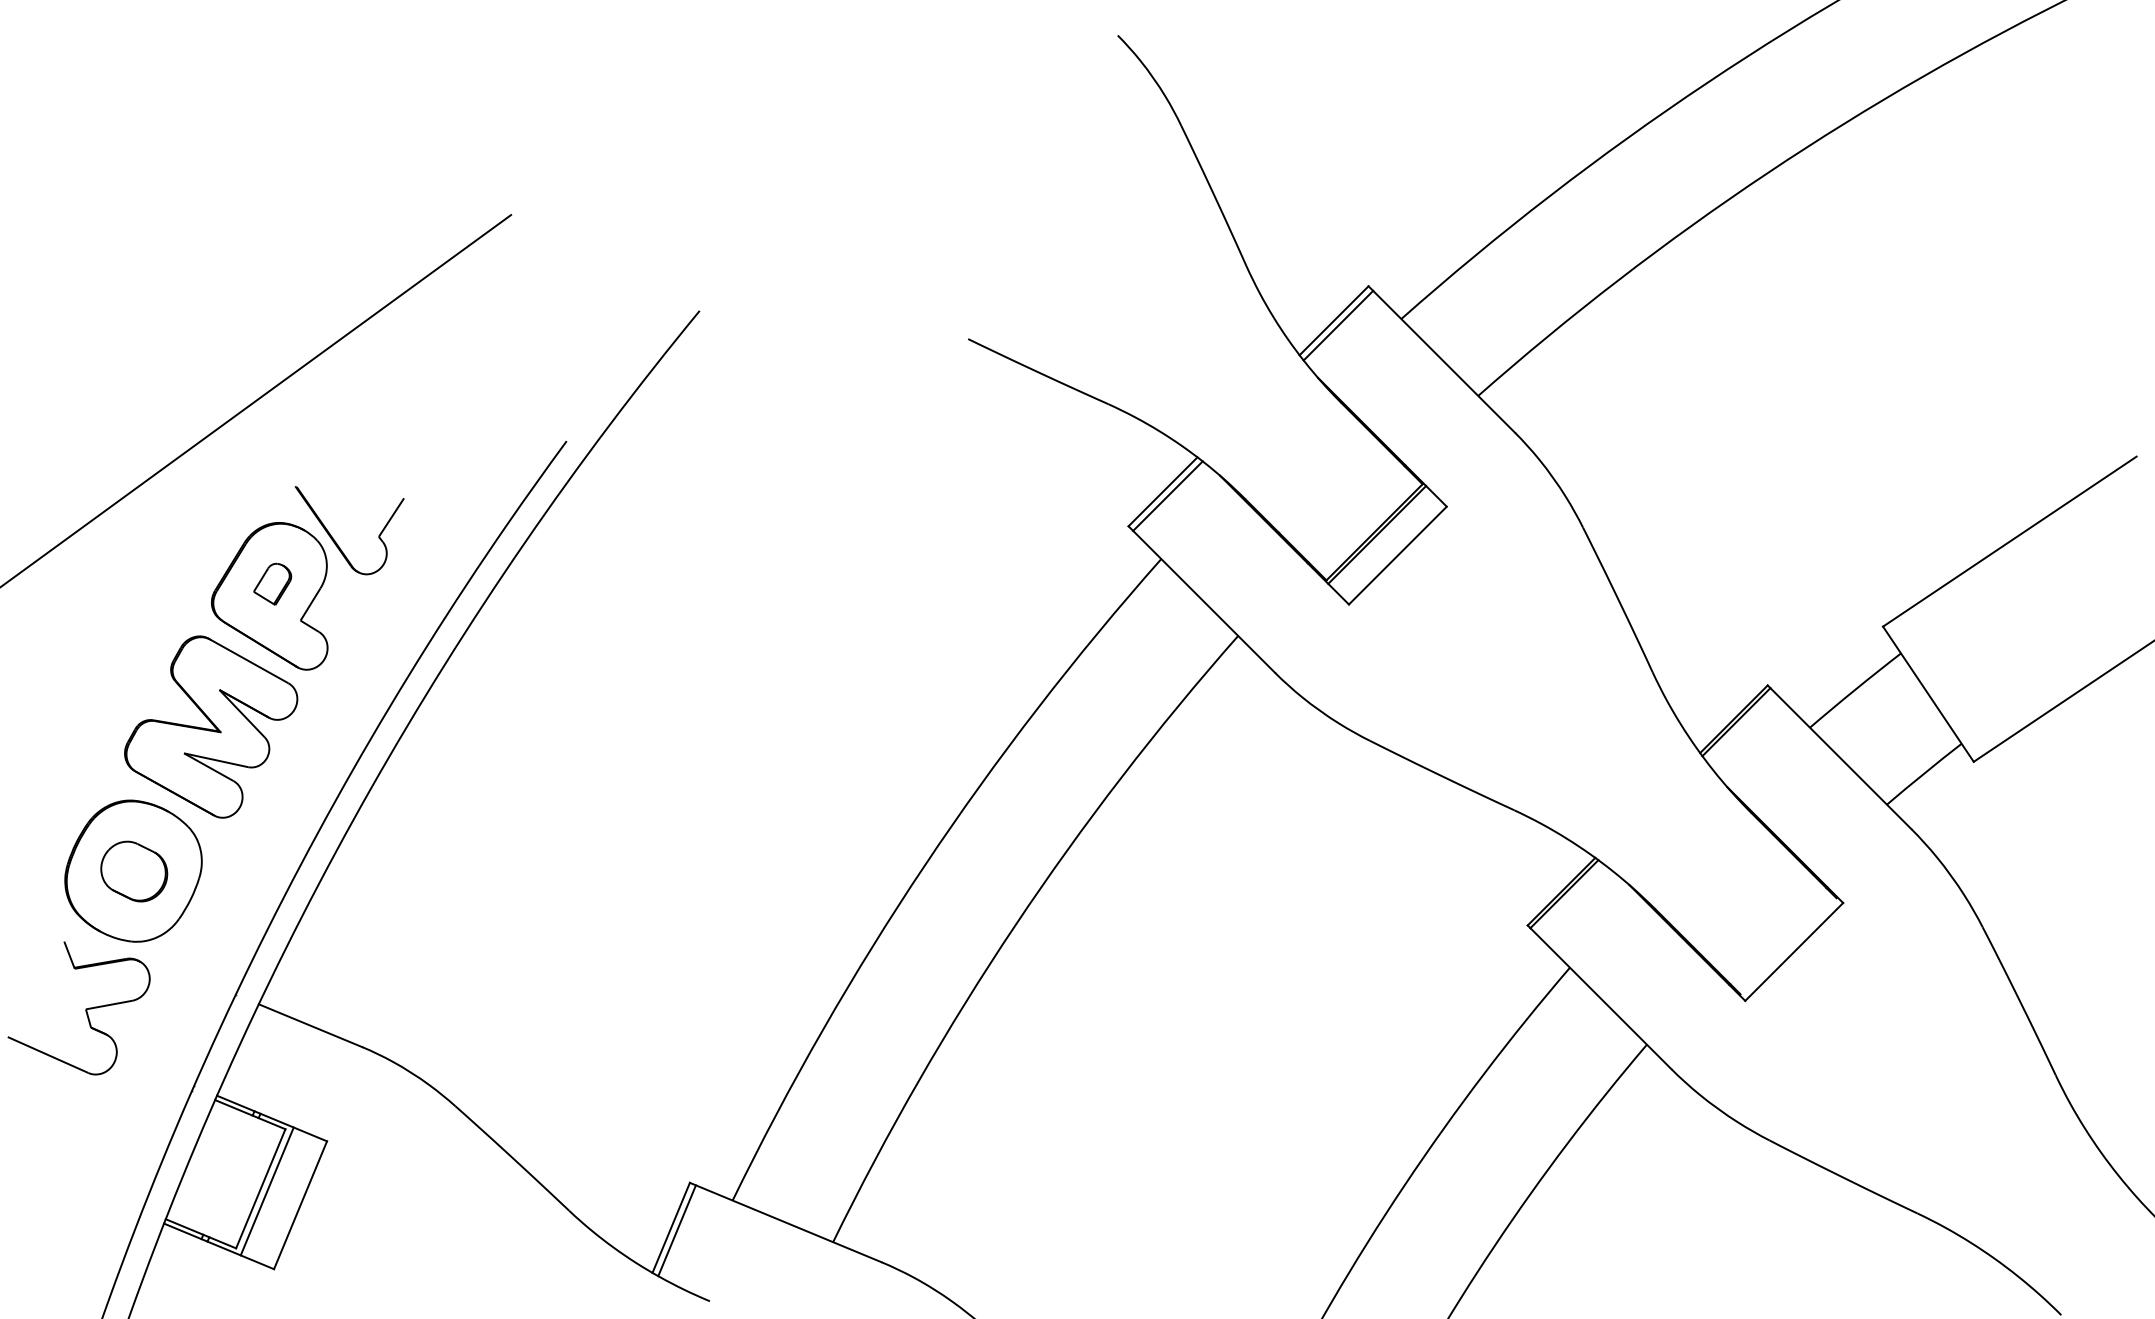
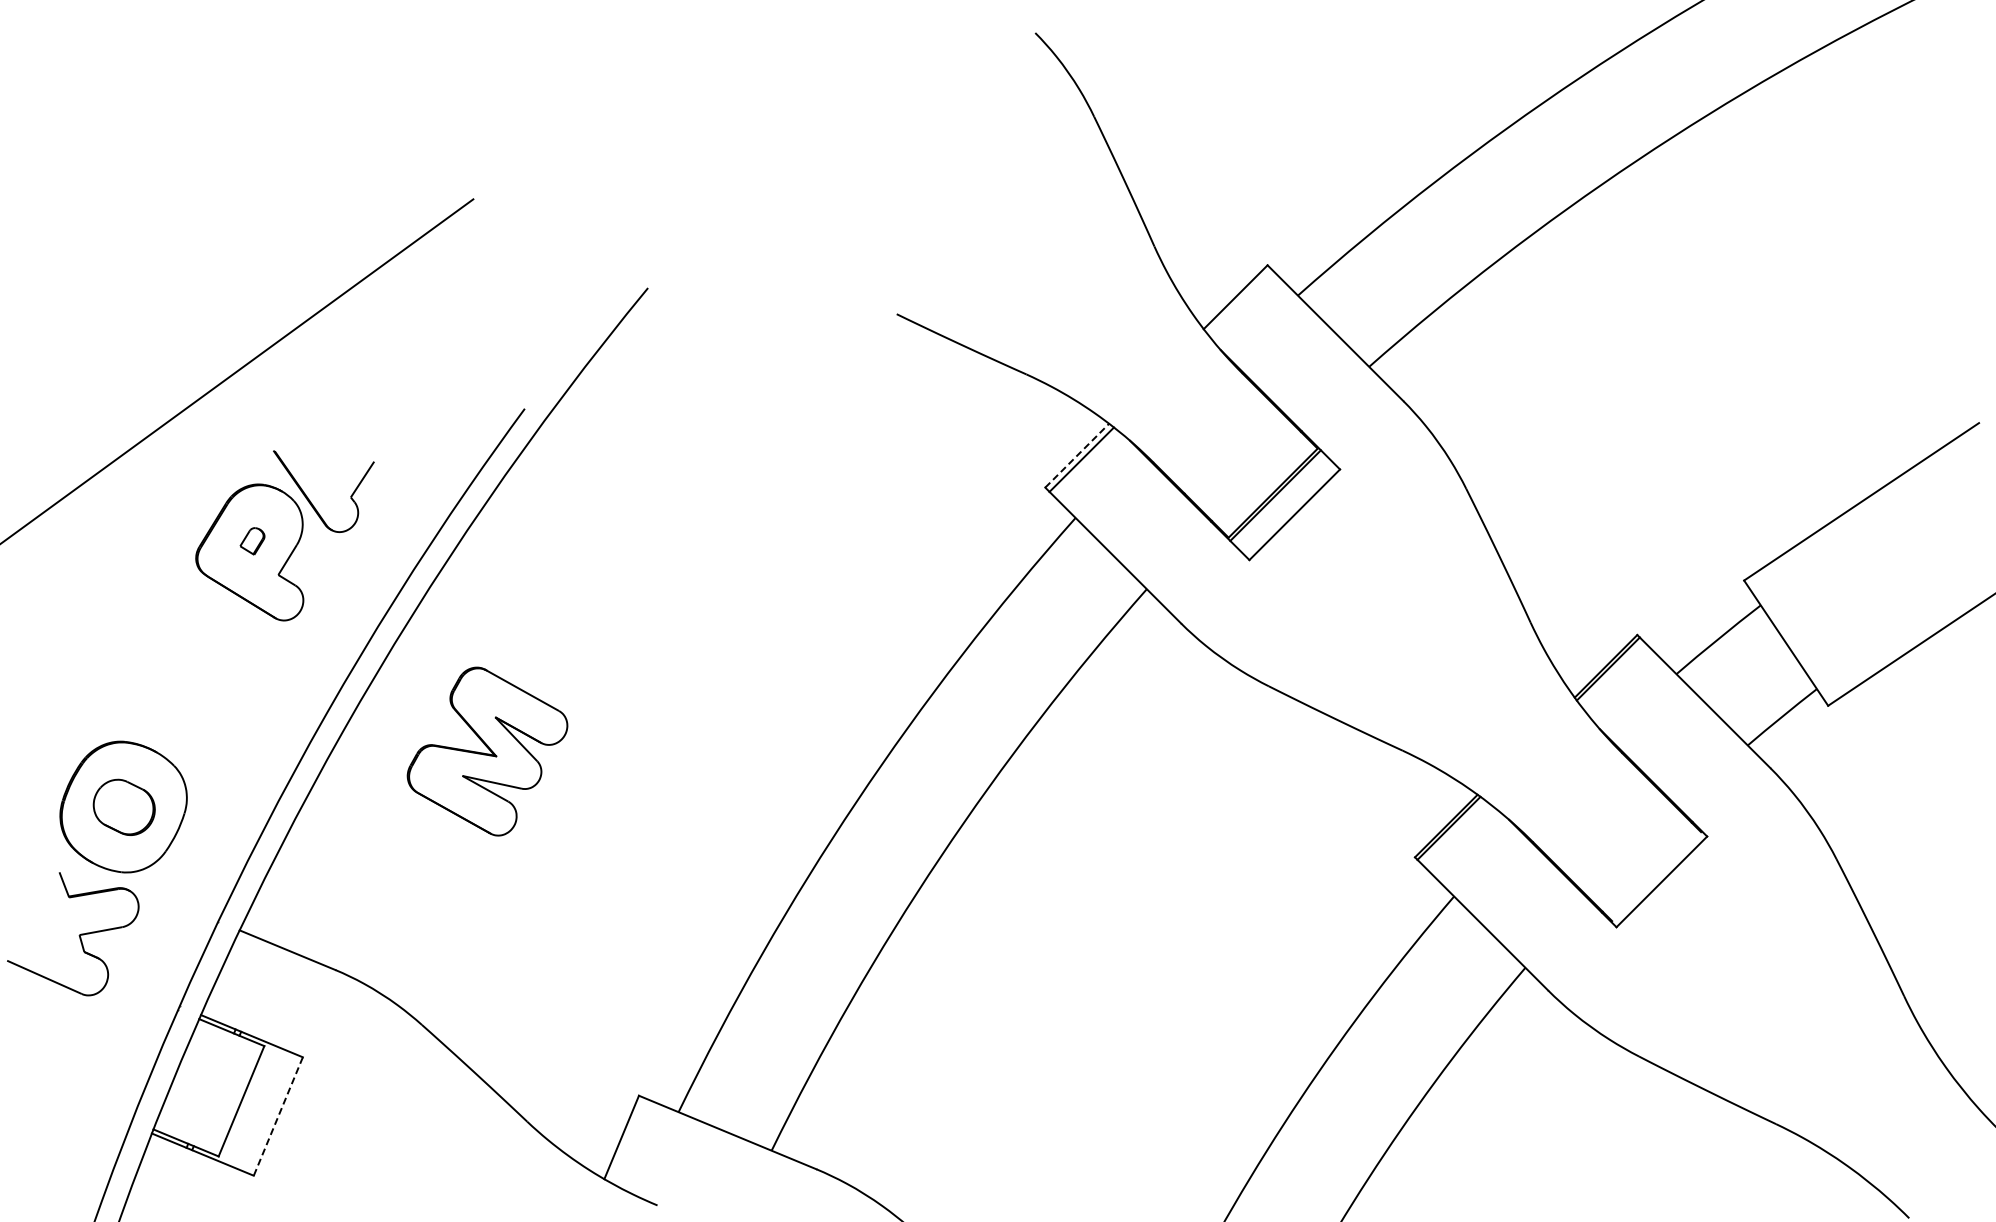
line: (1338, 325) -> (1239, 301), removed
line: (1163, 491) -> (1077, 455), solid -> dashed
part: (272, 584) -> (252, 541), size x0.7
part: (211, 726) -> (487, 751), moved
line: (267, 1191) -> (247, 1103), removed
line: (300, 1205) -> (278, 1116), solid -> dashed
line: (676, 1231) -> (626, 1140), removed

